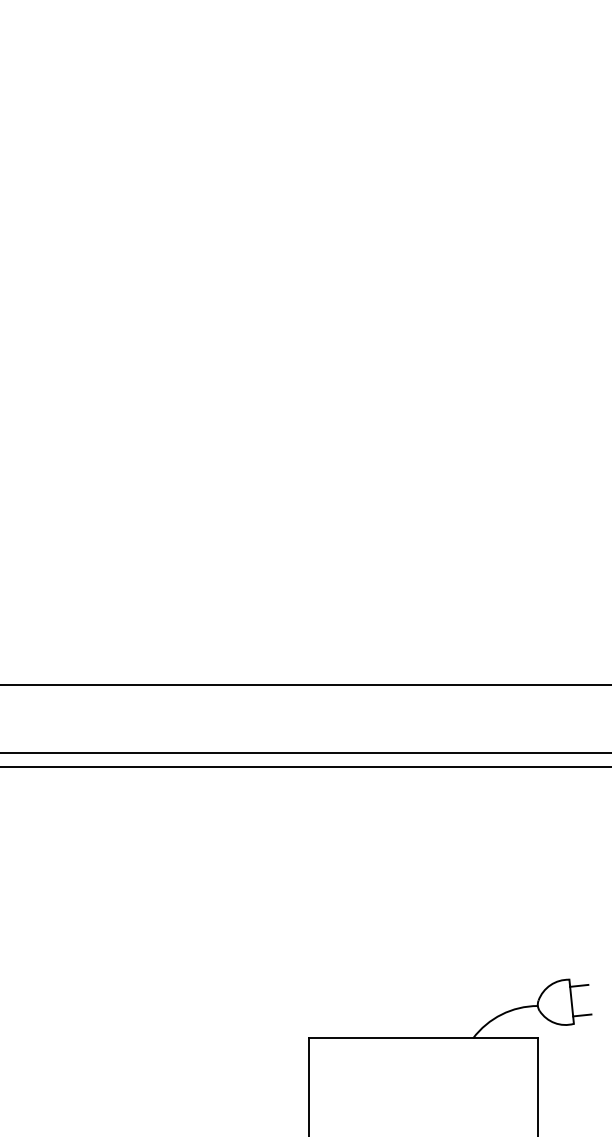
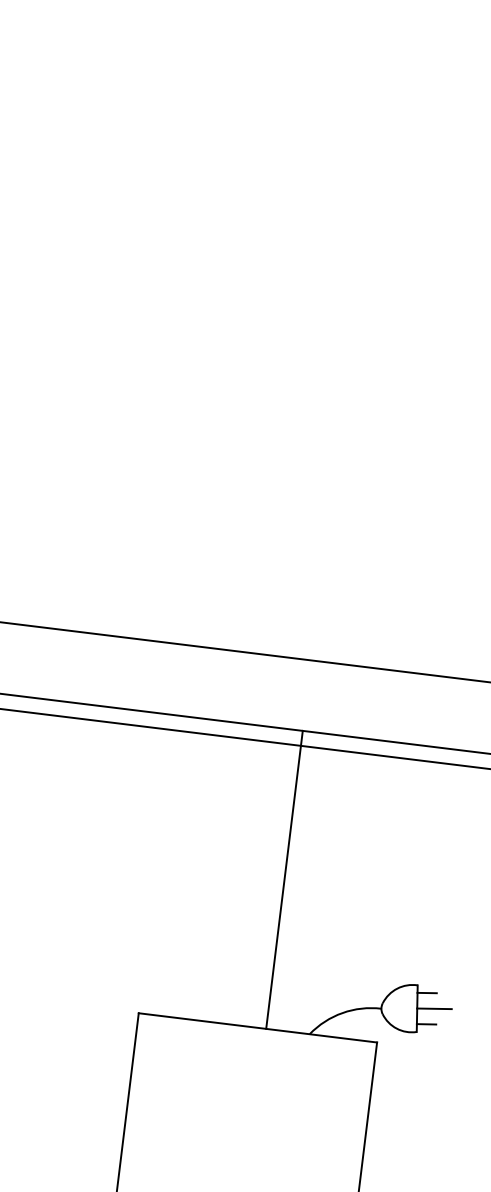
line: (431, 895) -> (284, 879), added
line: (587, 999) -> (434, 1008), added

